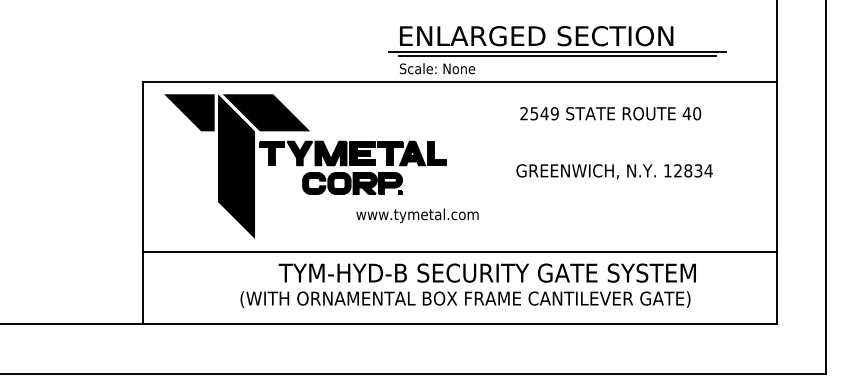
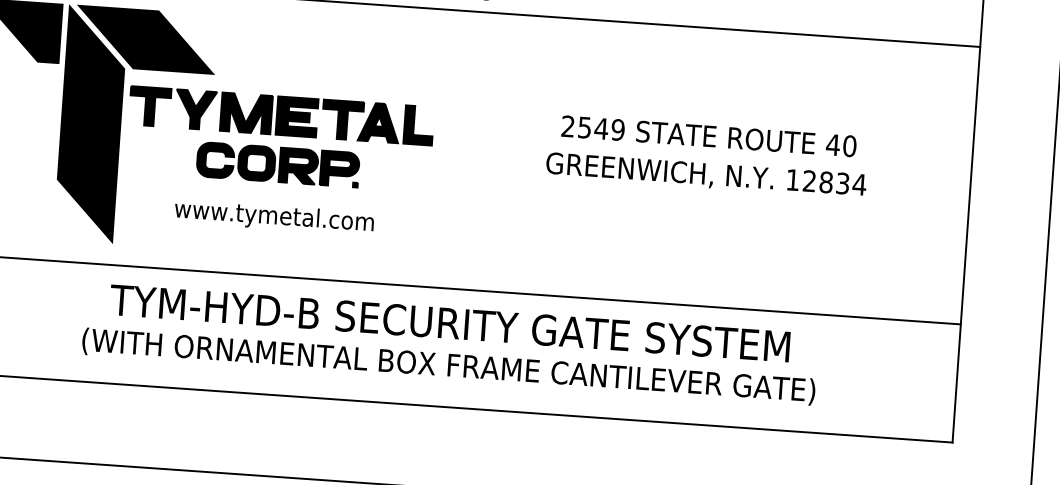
text: (610, 113) -> (708, 135), moved
text: (417, 215) -> (274, 216), moved
text: (486, 272) -> (448, 322), moved

